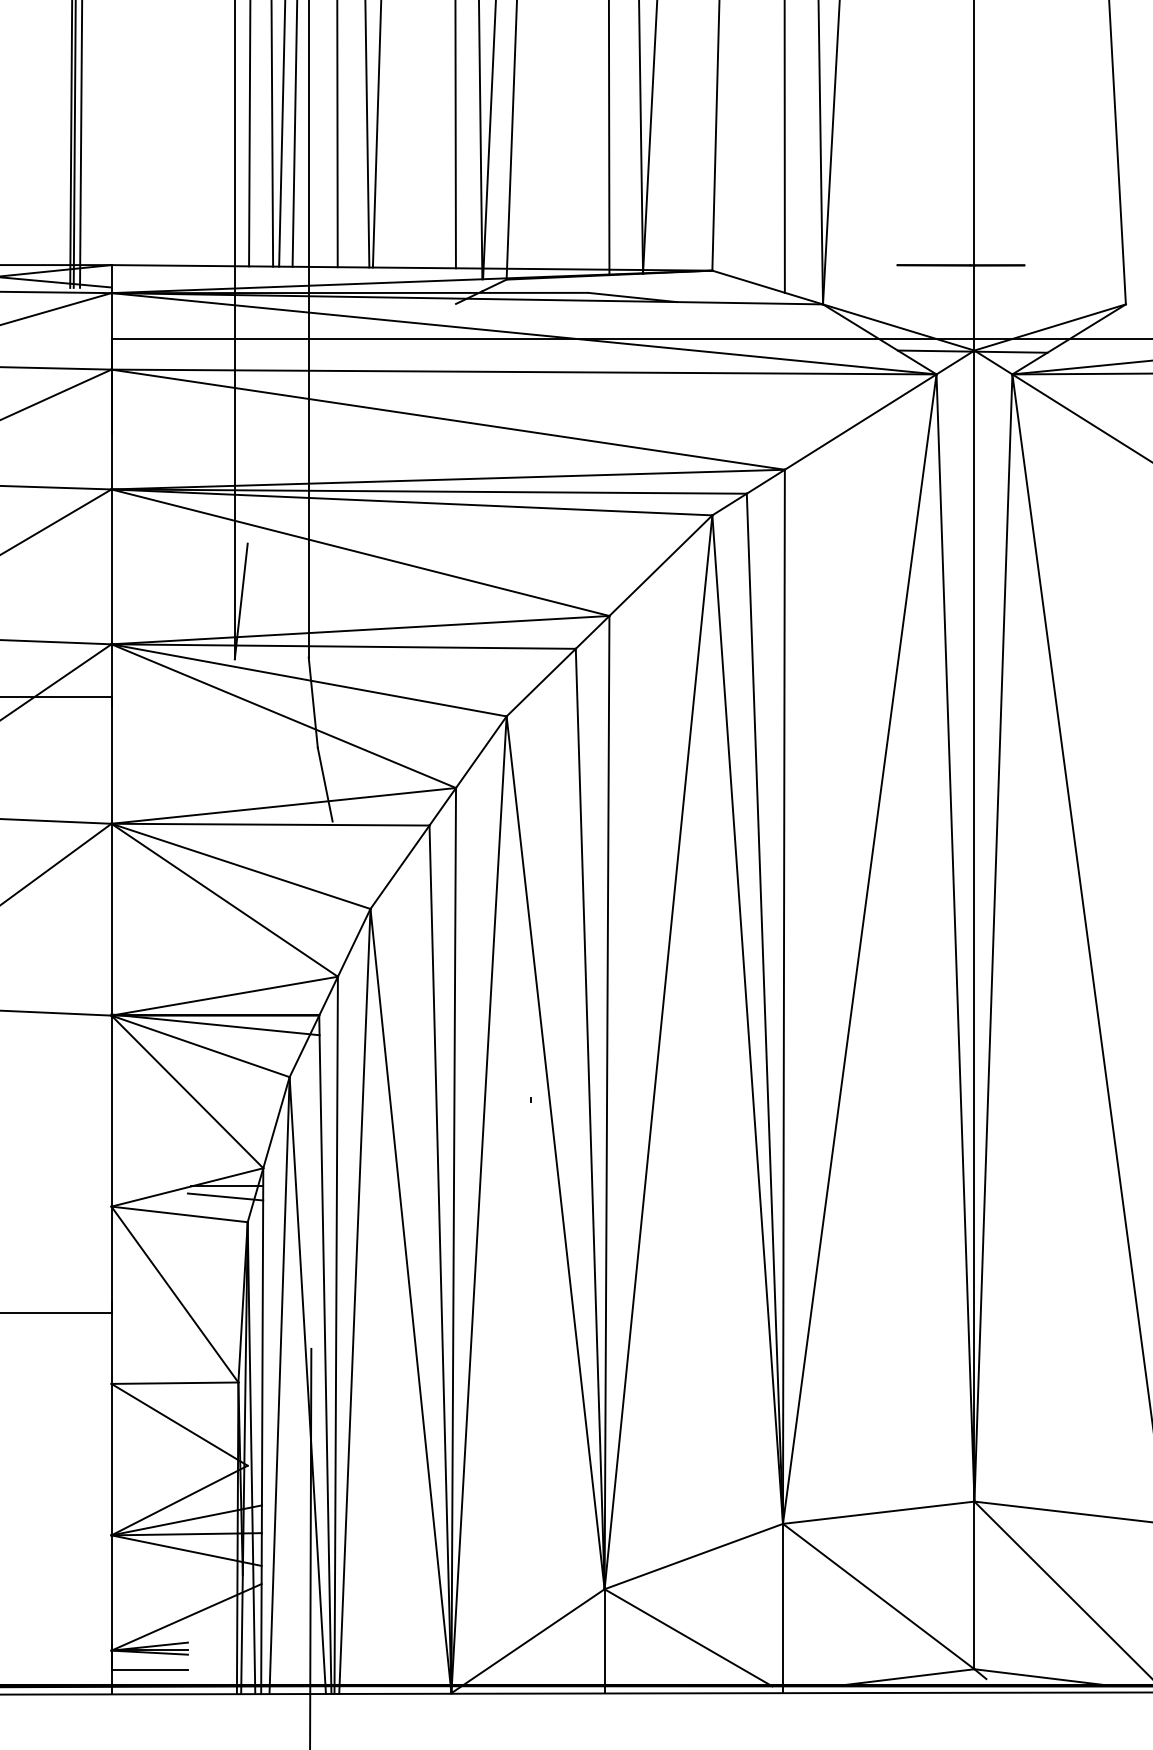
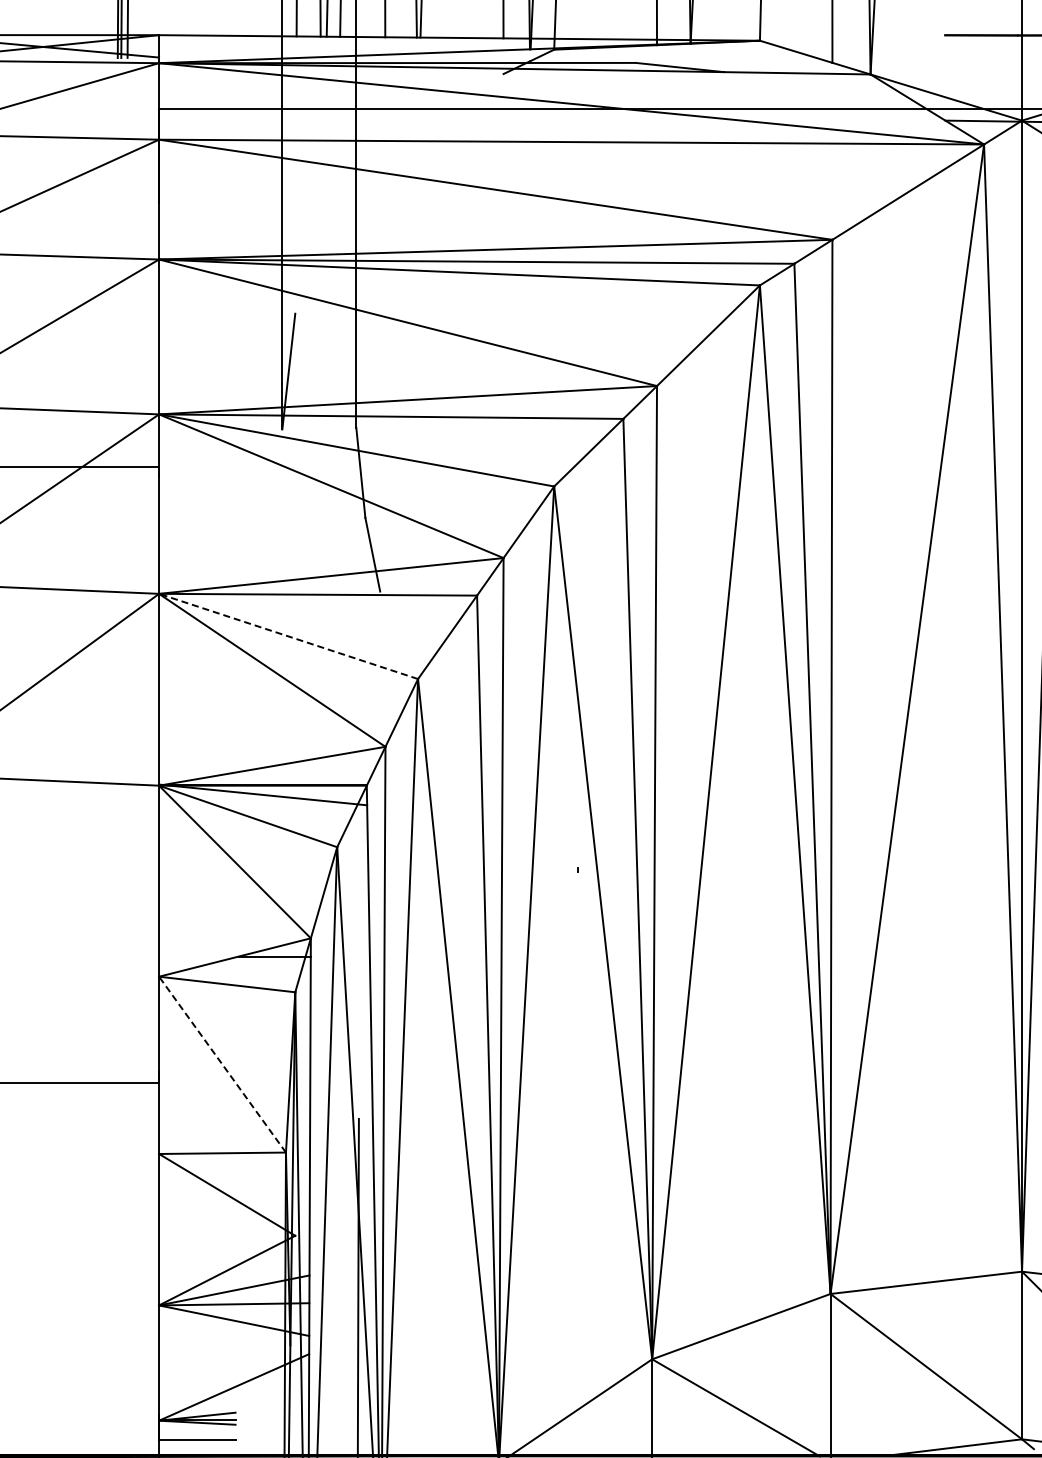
line: (240, 866) -> (288, 636), solid -> dashed
line: (225, 1196) -> (273, 966), removed
line: (174, 1294) -> (222, 1064), solid -> dashed

